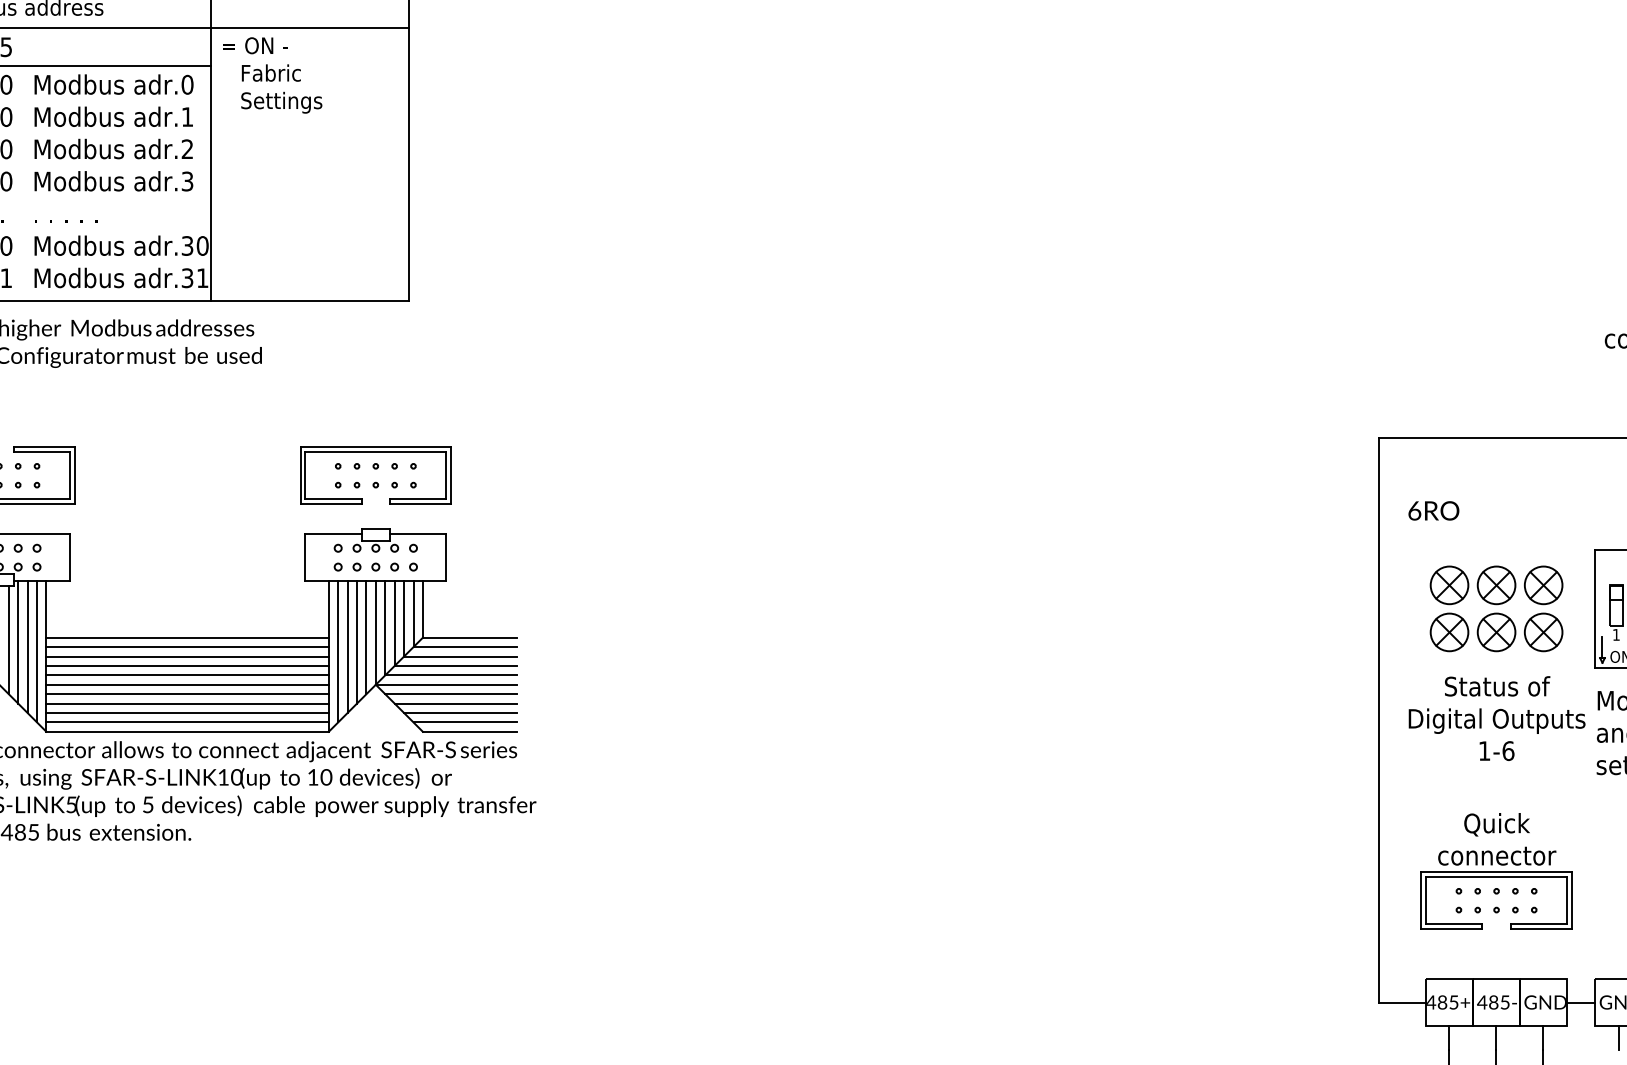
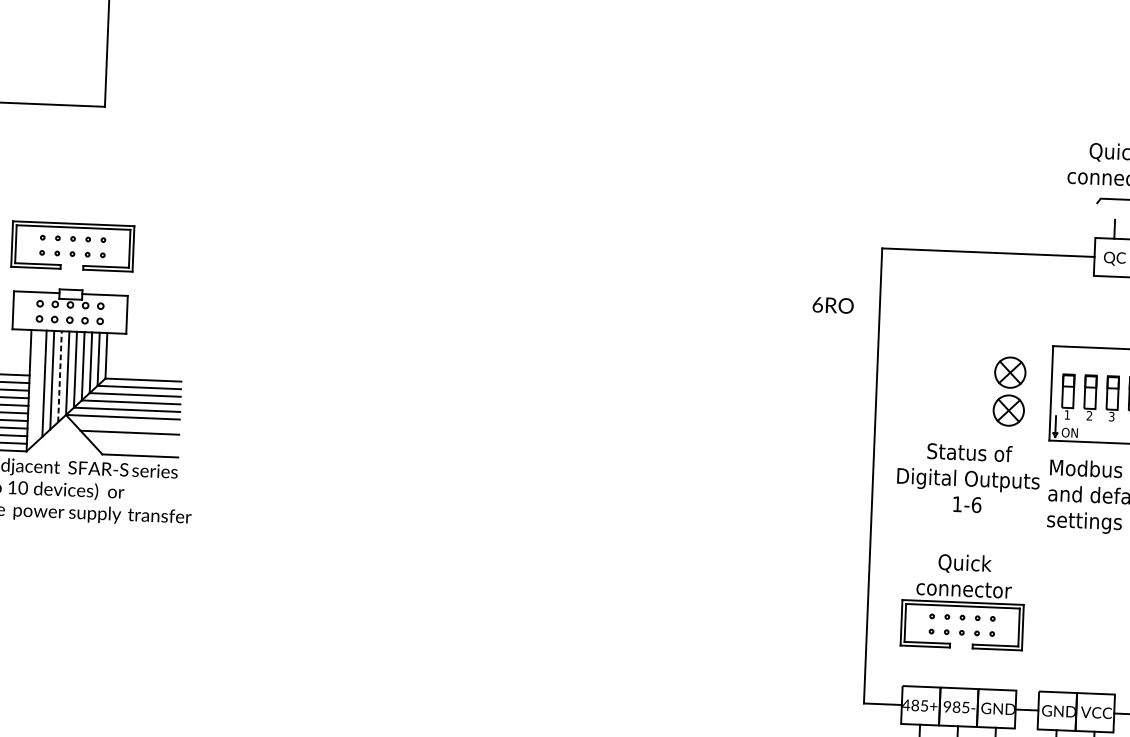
text: (1433, 510) -> (832, 305), moved
part: (1463, 599) -> (945, 381), removed
line: (366, 637) -> (60, 376), solid -> dashed
line: (338, 651) -> (37, 386), removed
line: (451, 694) -> (126, 425), removed
line: (460, 713) -> (133, 440), removed
line: (465, 722) -> (137, 448), removed
text: (1482, 1002) -> (947, 706), 485- -> 985-

